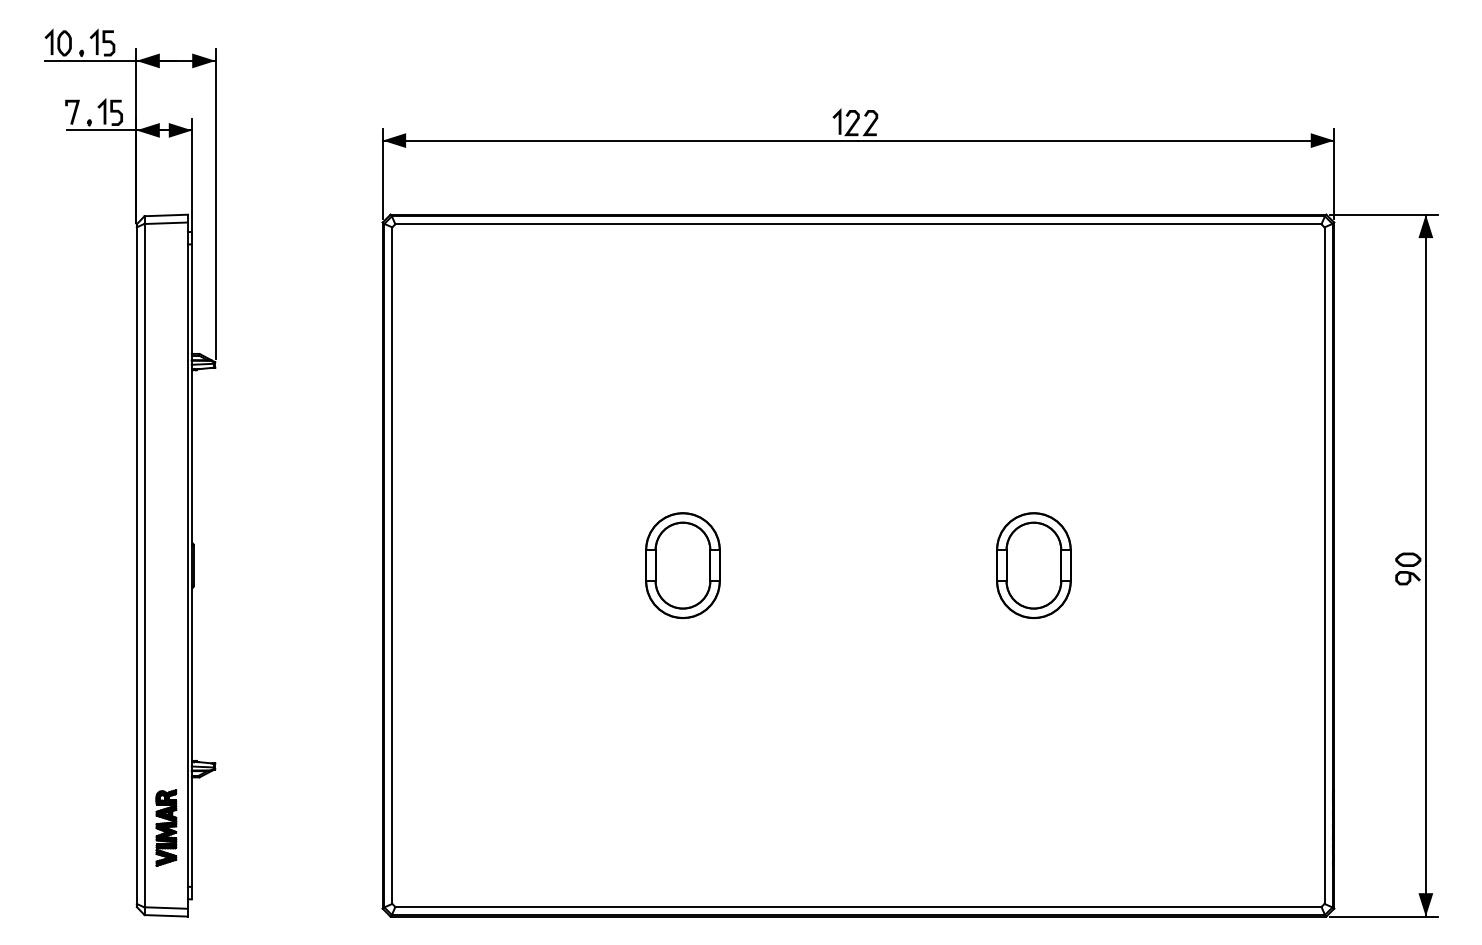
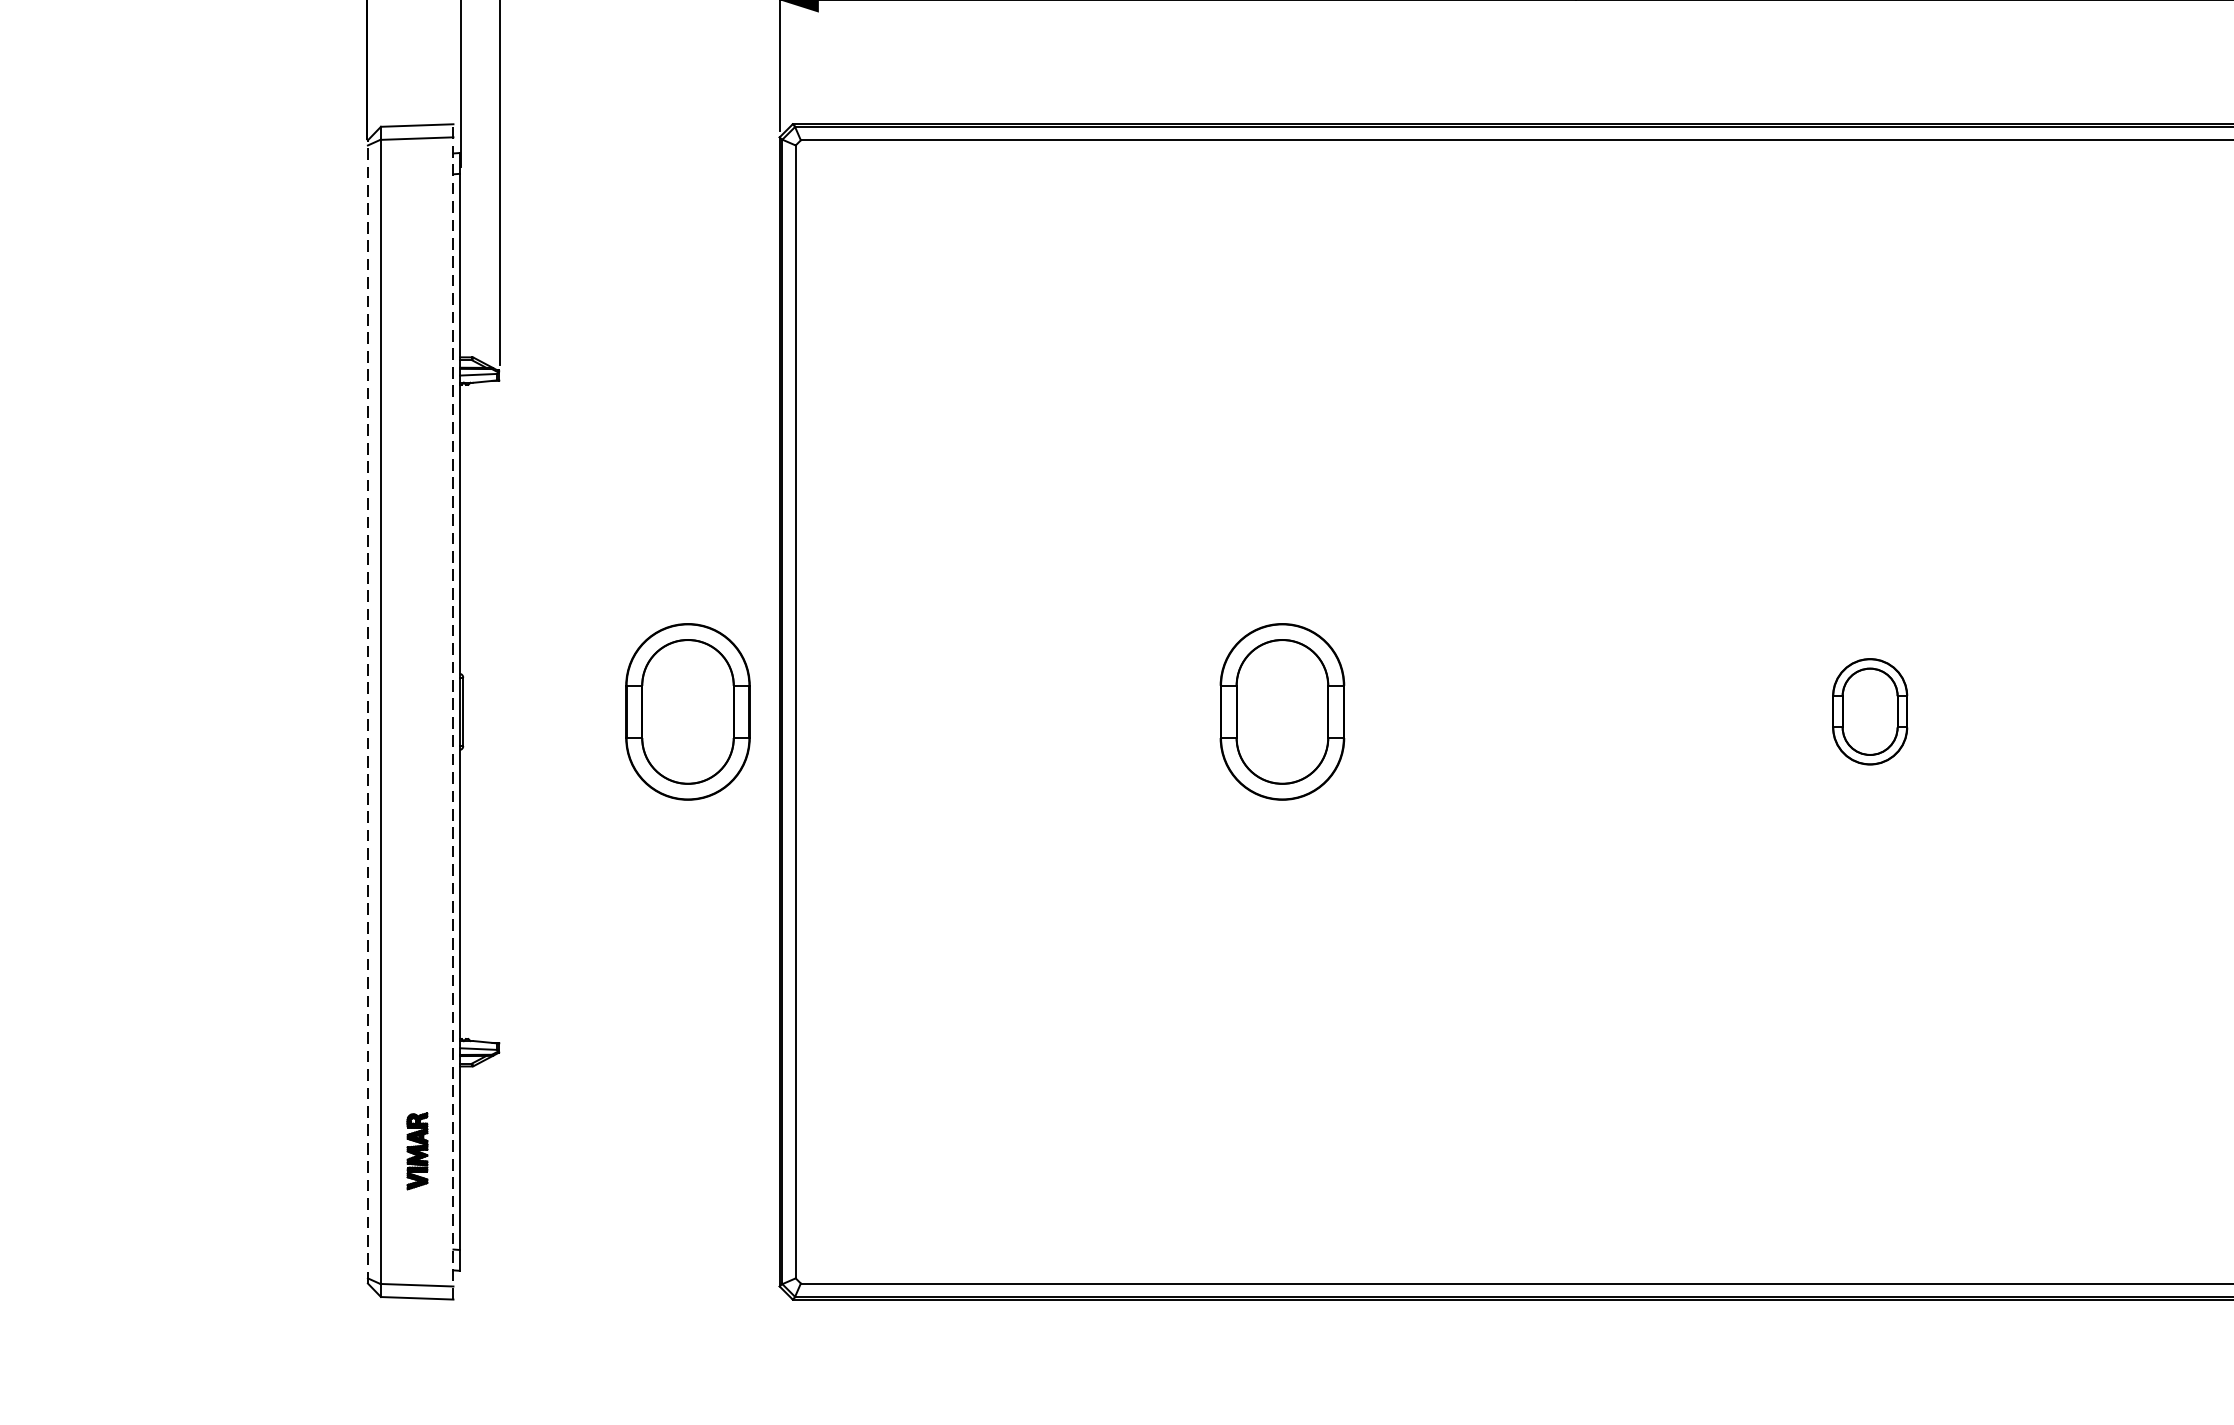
line: (136, 565) -> (367, 711), solid -> dashed
line: (187, 565) -> (452, 711), solid -> dashed
part: (327, 565) -> (687, 711), added
part: (1033, 565) -> (1869, 711), size x0.6
part: (166, 827) -> (417, 1150), size x0.6

